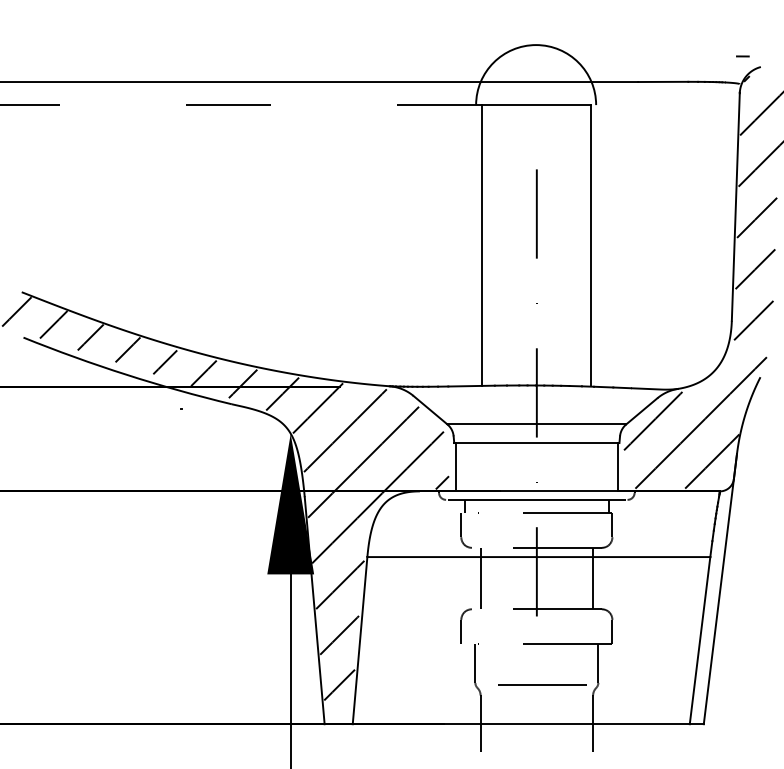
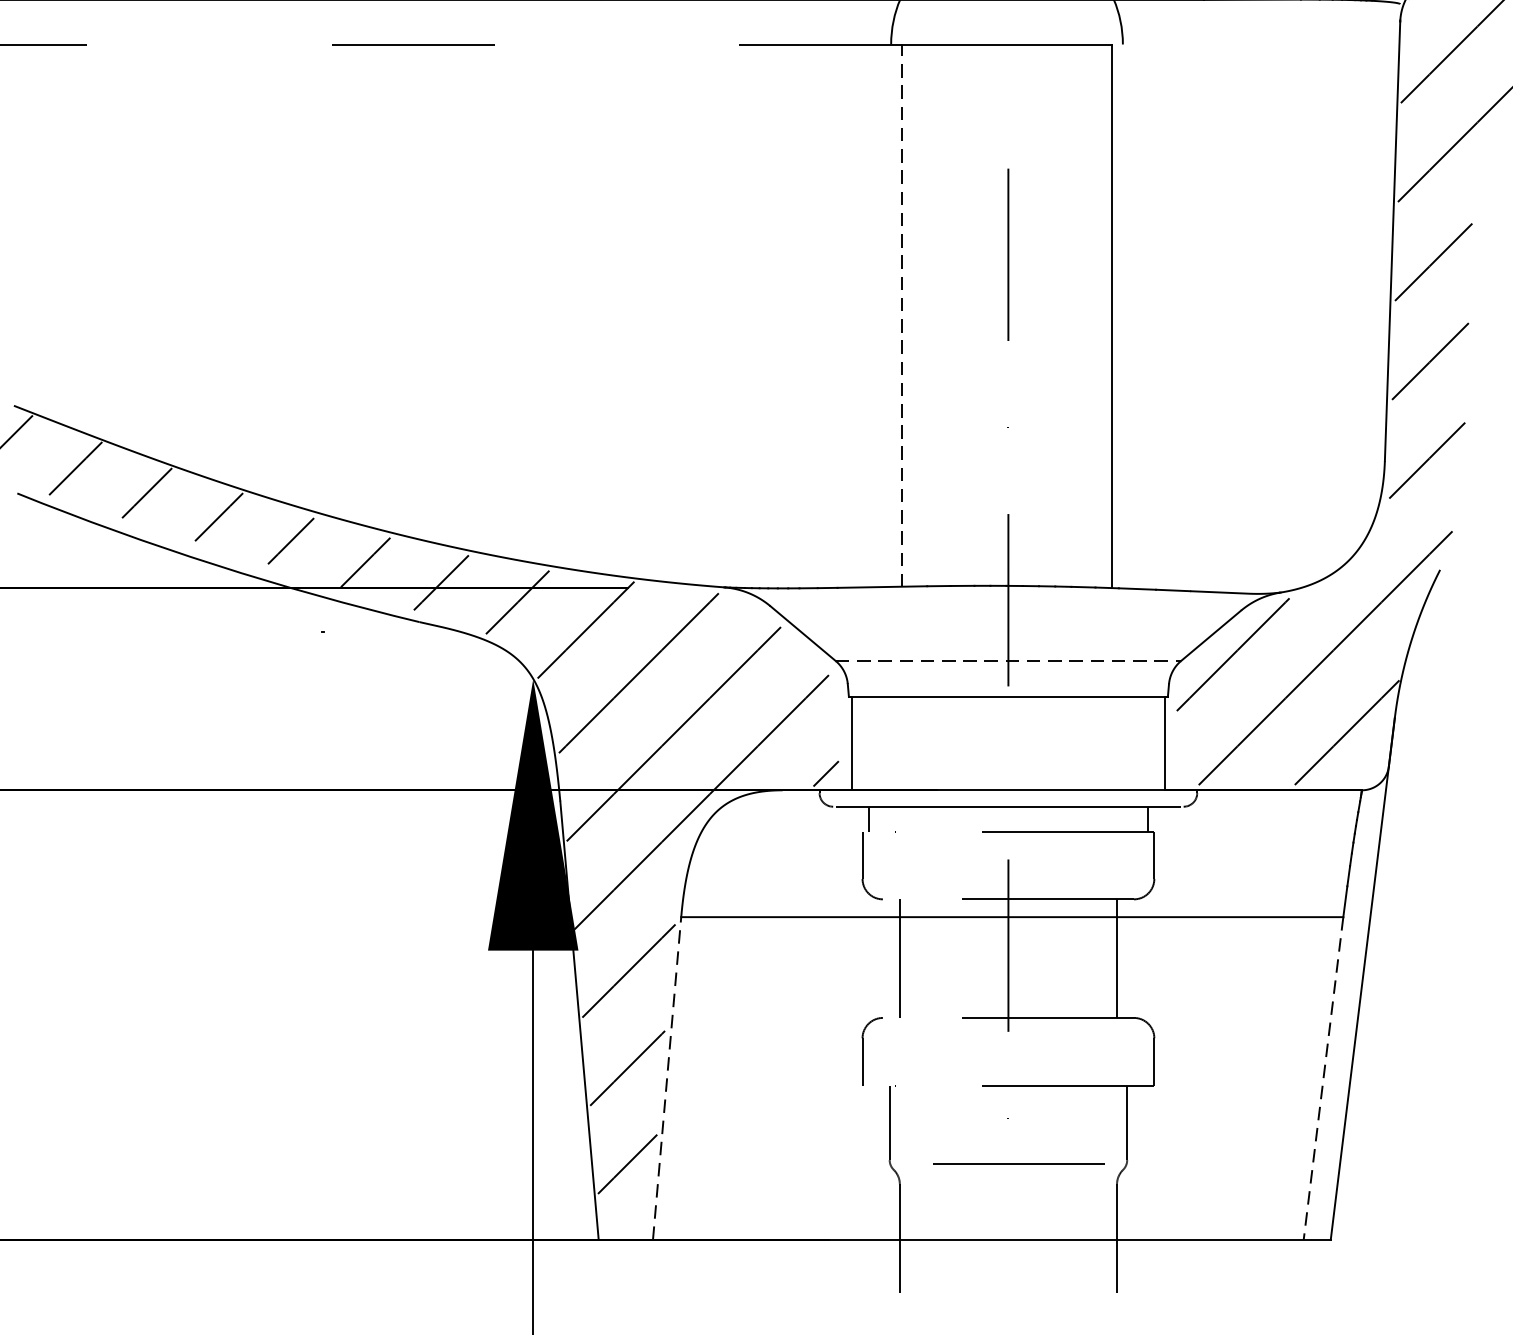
line: (481, 245) -> (901, 315), solid -> dashed
line: (537, 424) -> (1009, 661), solid -> dashed
line: (360, 640) -> (667, 1078), solid -> dashed
line: (699, 641) -> (1322, 1080), solid -> dashed

